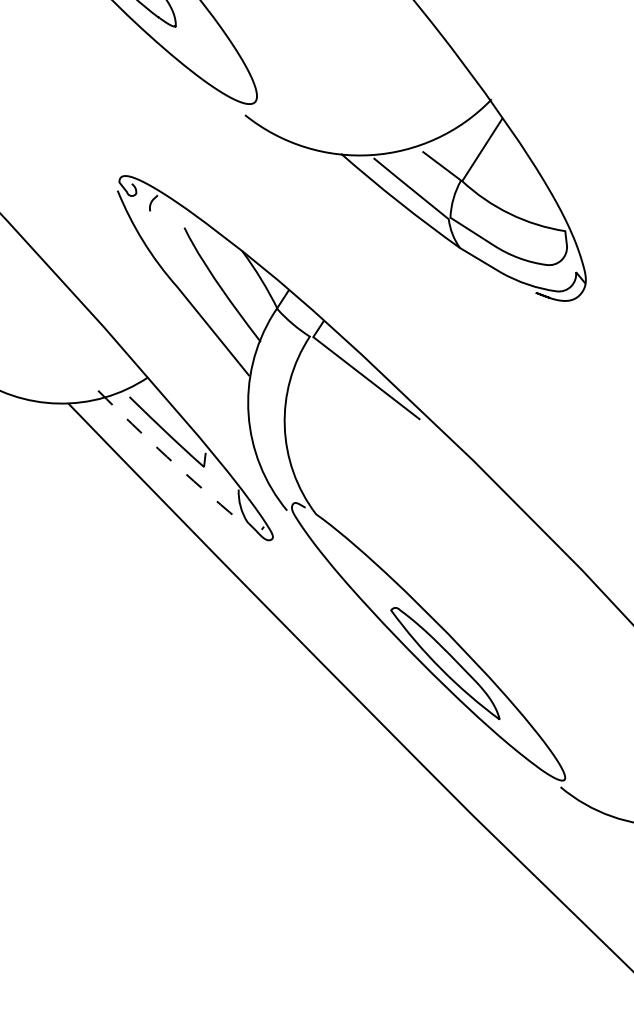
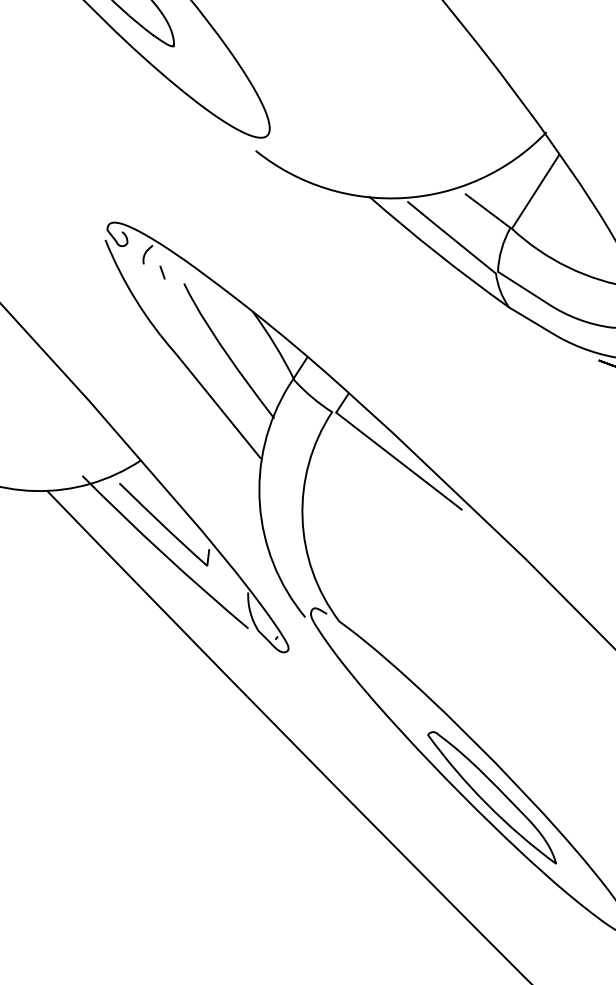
line: (165, 218) -> (161, 272), added
arc: (167, 456) -> (164, 553), dashed -> solid

